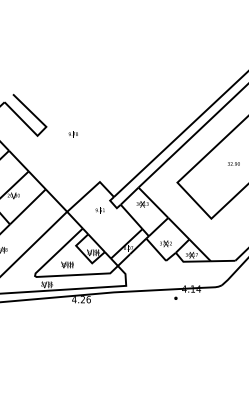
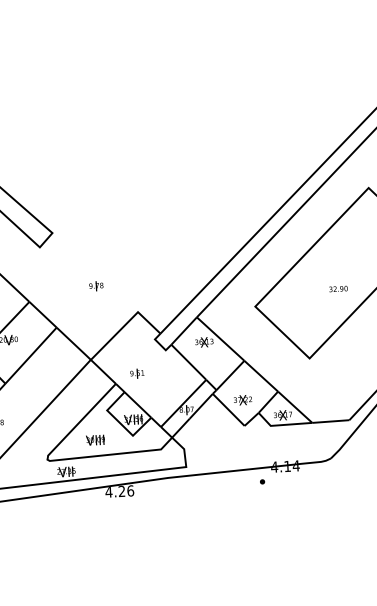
text: (72, 134) -> (94, 286), moved
text: (233, 163) -> (337, 288), moved
text: (99, 210) -> (136, 373), moved

